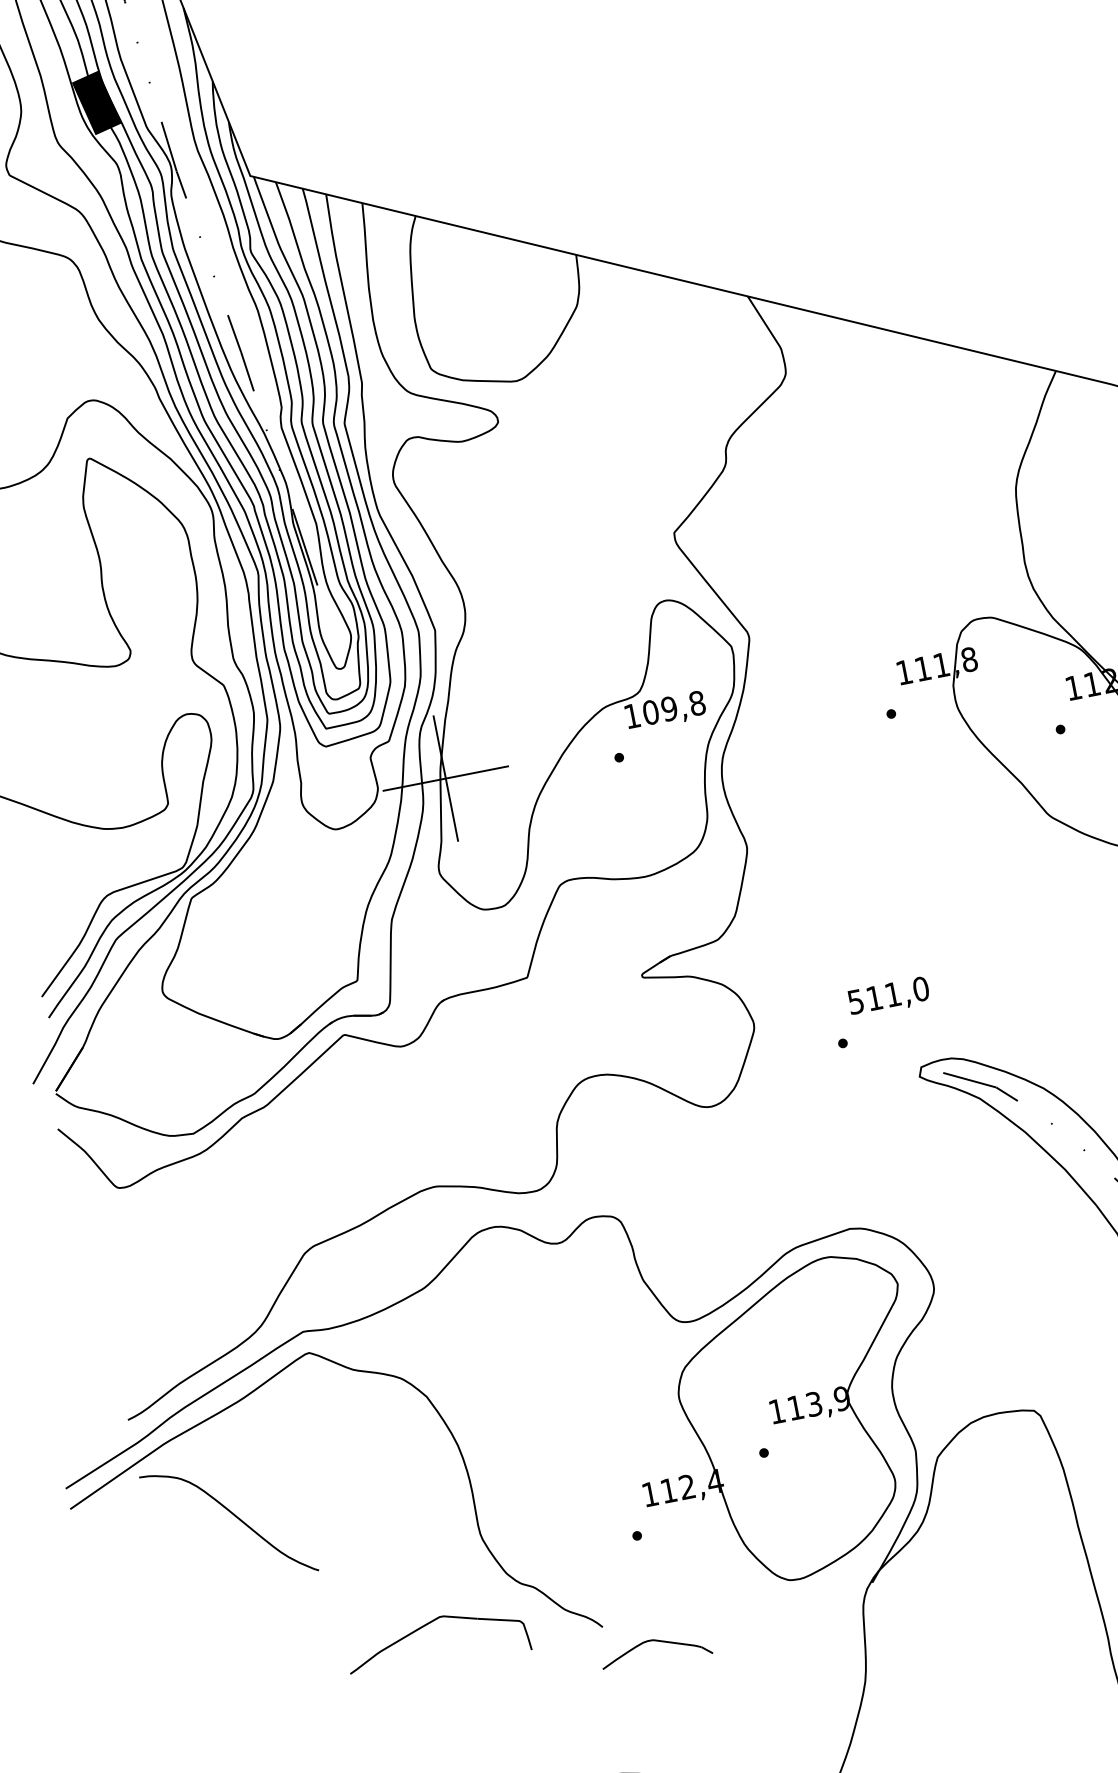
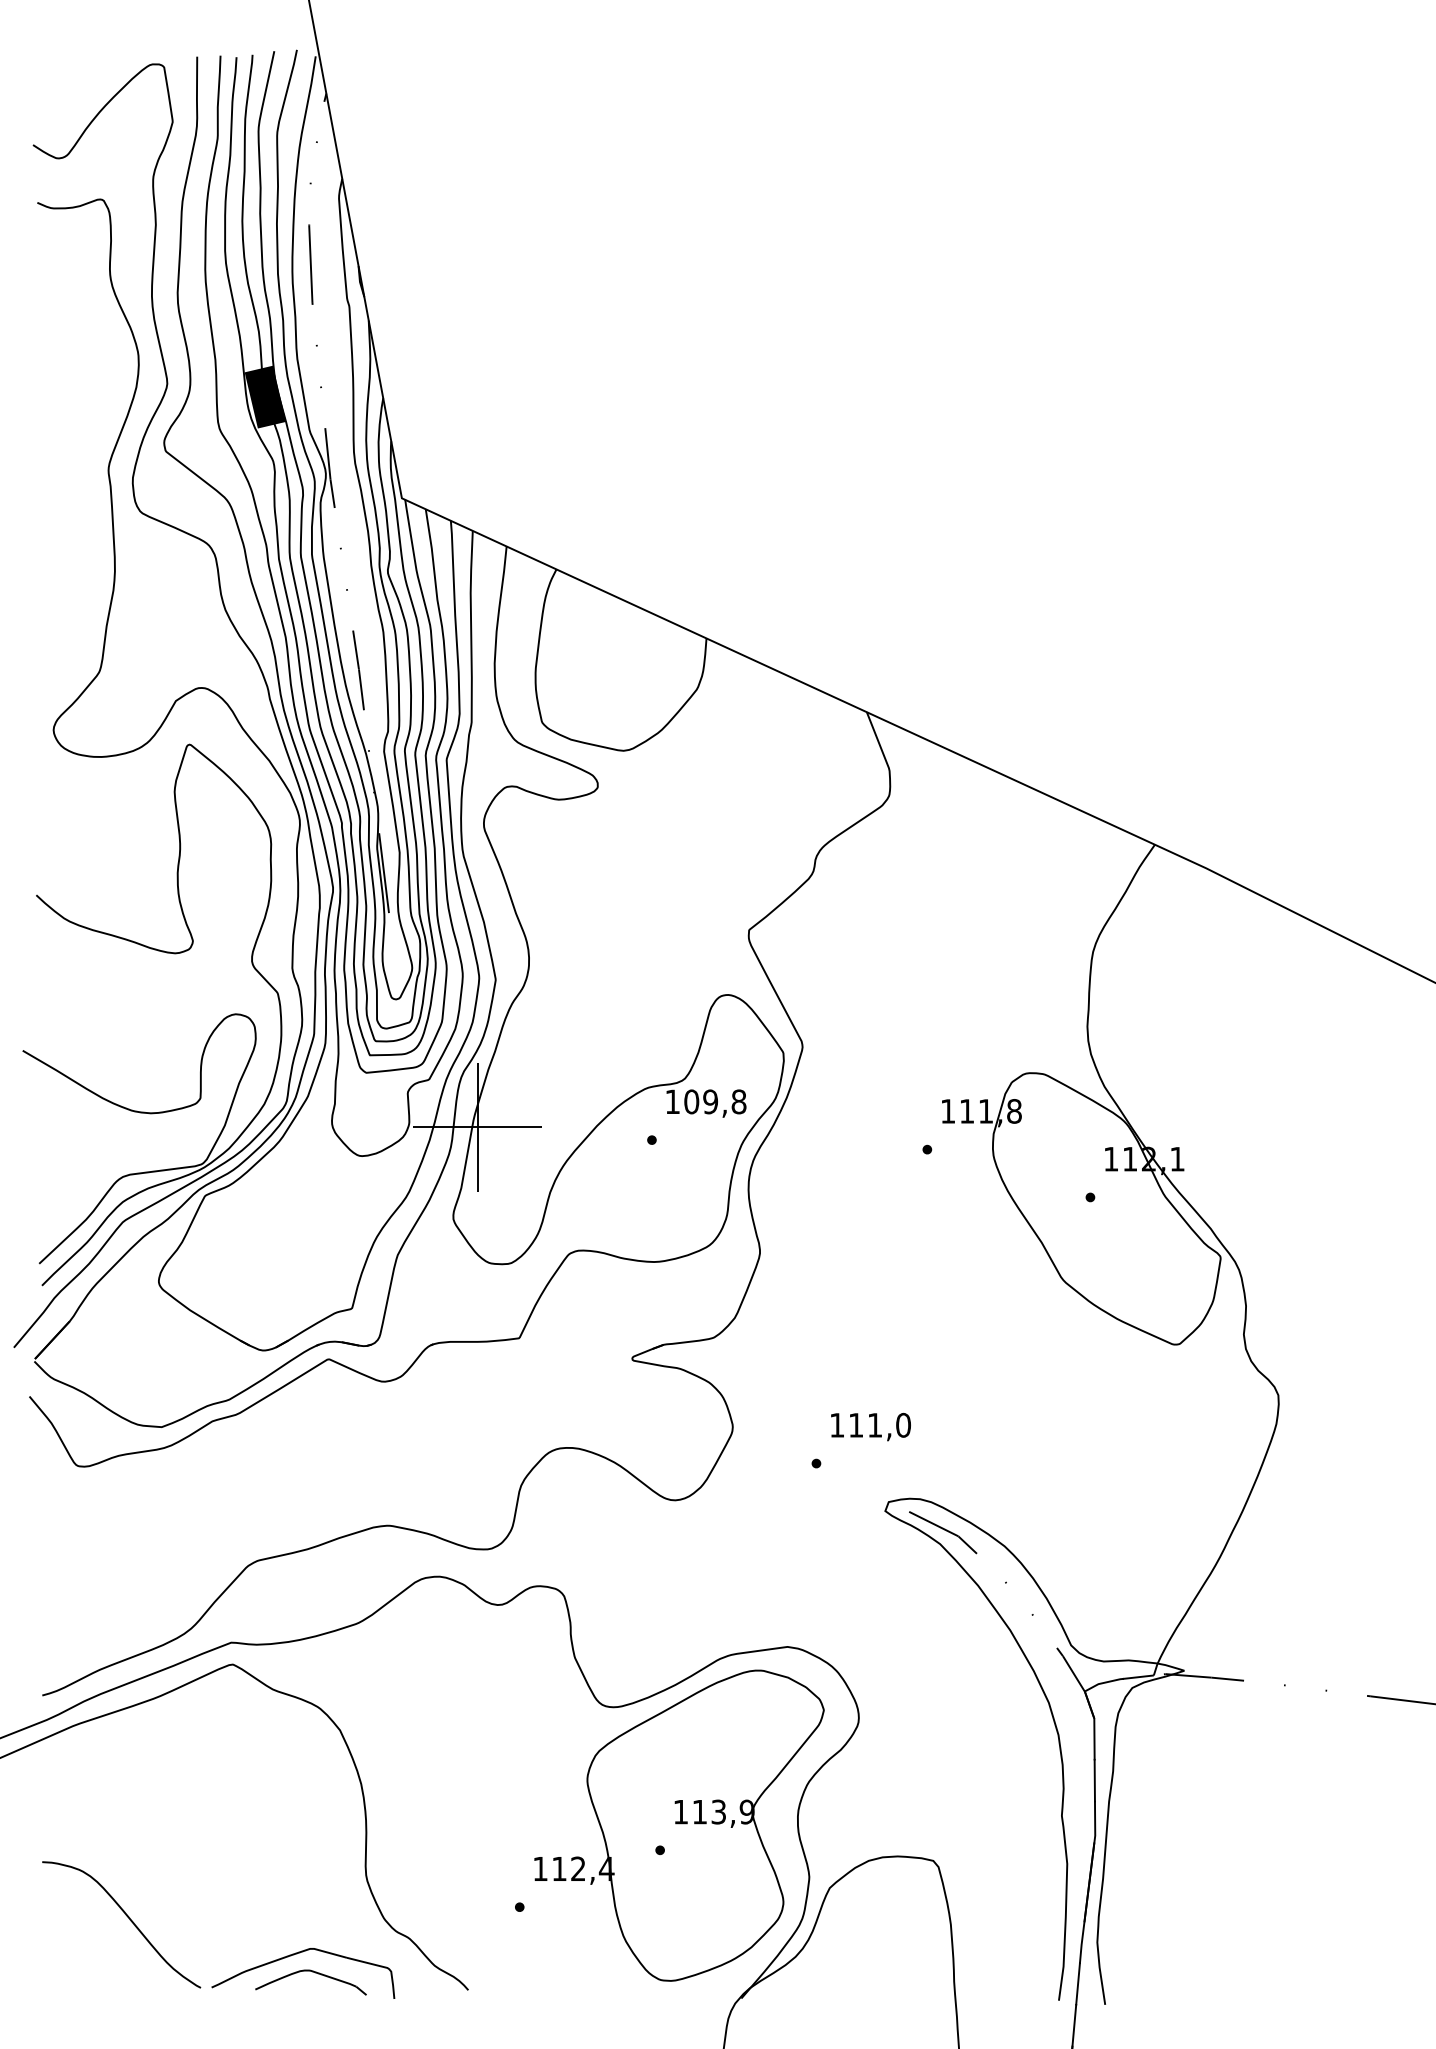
text: (856, 1001) -> (837, 1425), 511,0 -> 111,0
curve: (233, 1515) -> (127, 1917), moved
part: (655, 1641) -> (312, 1972), moved

